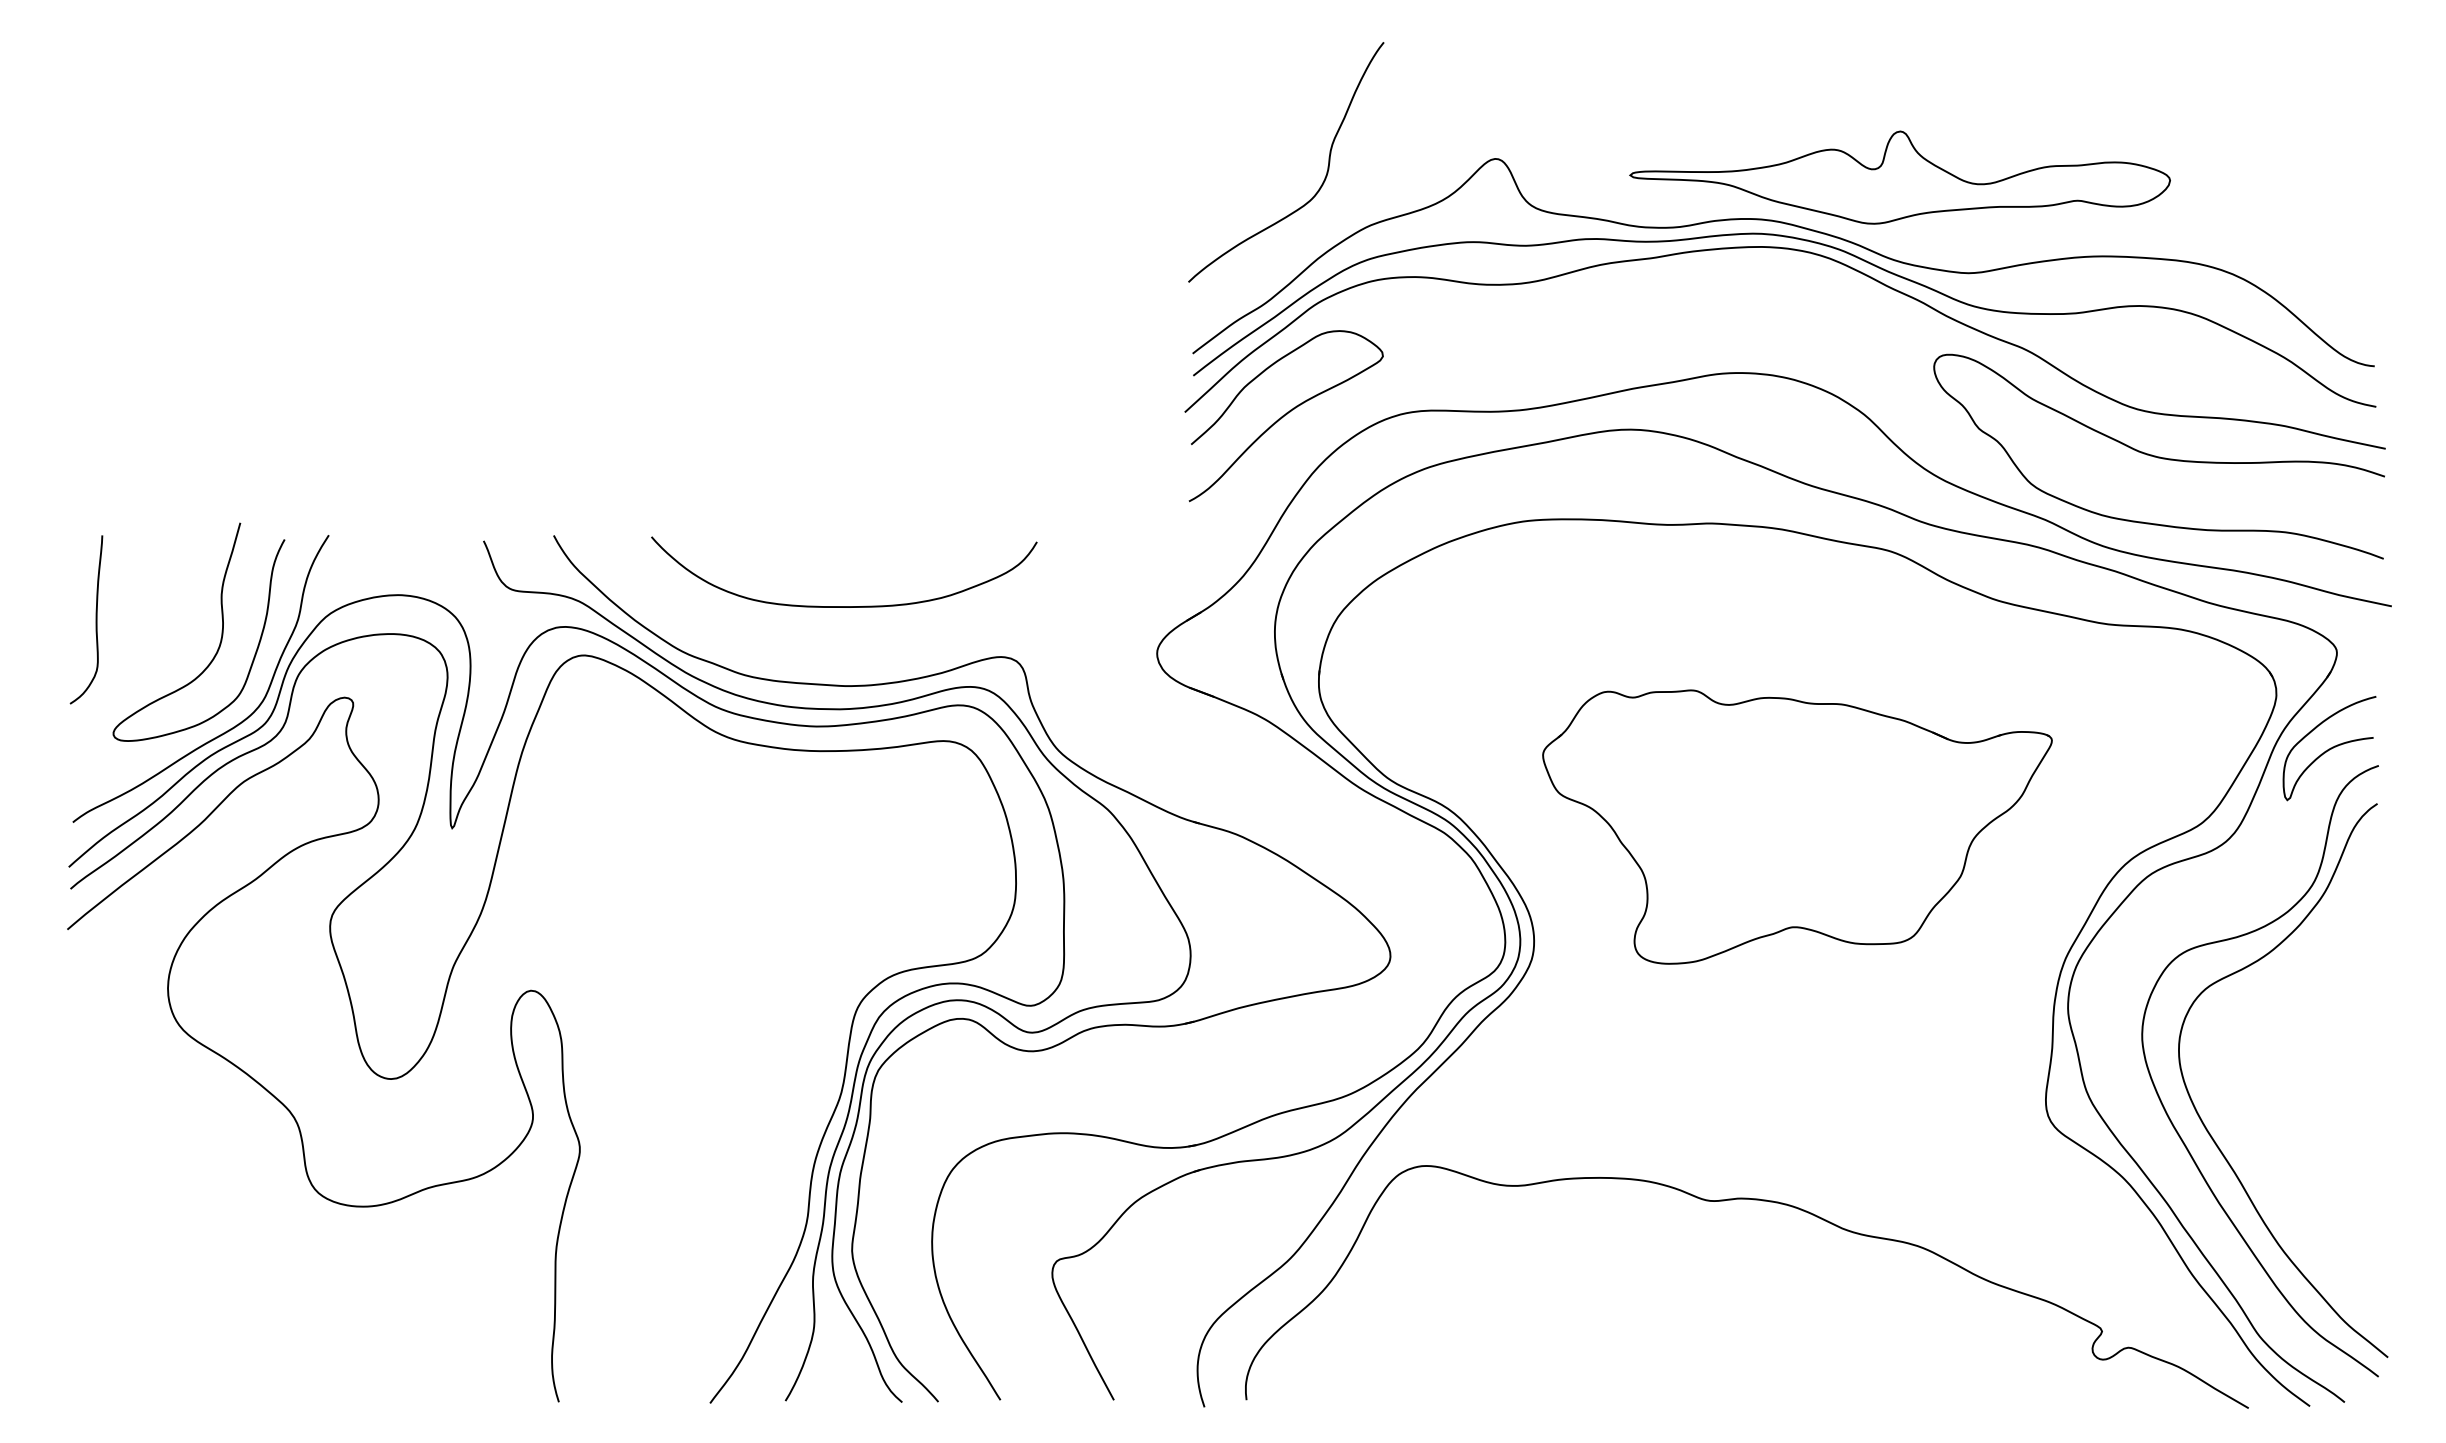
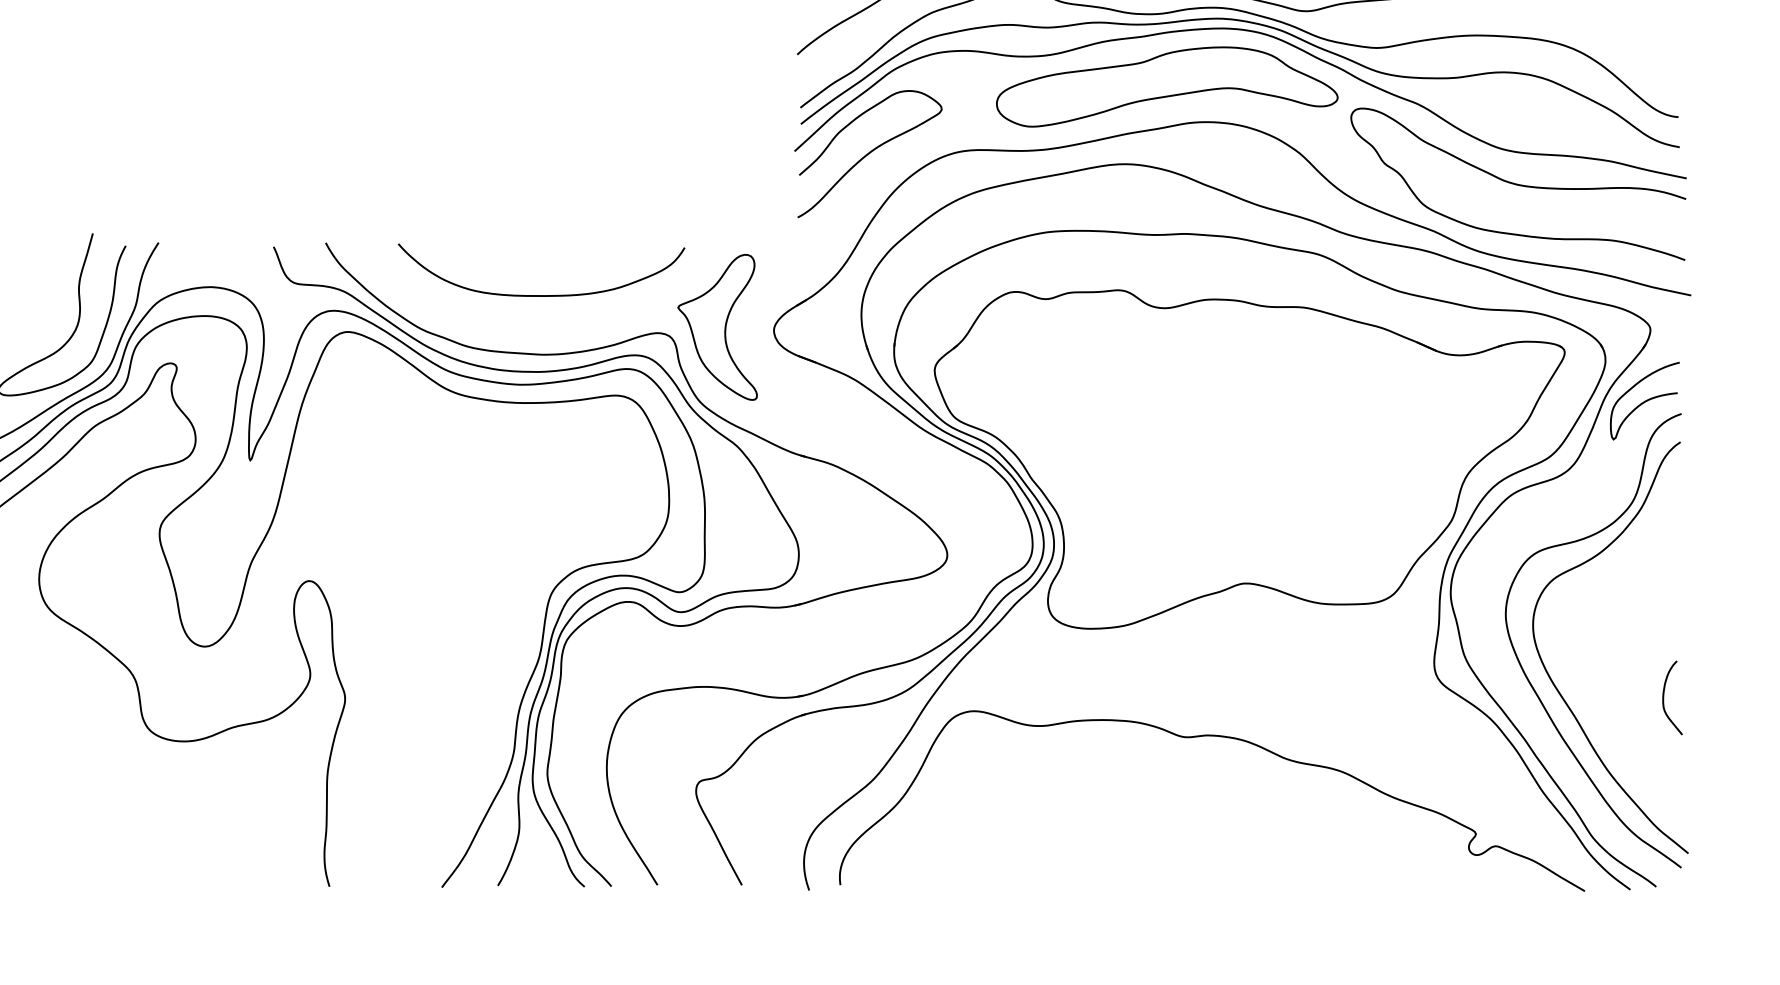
part: (1686, 325) -> (1167, 86), added
part: (1081, 648) -> (717, 326), added
part: (1797, 826) -> (1249, 459), size x1.67
curve: (2355, 1146) -> (1664, 696), added

